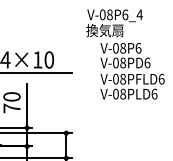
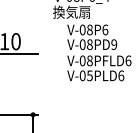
text: (147, 62) -> (114, 44), V-08PD6 -> V-08PD9
text: (123, 93) -> (90, 75), V-08PLD6 -> V-05PLD6

